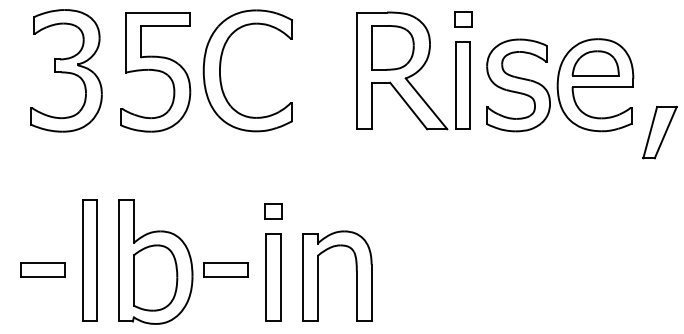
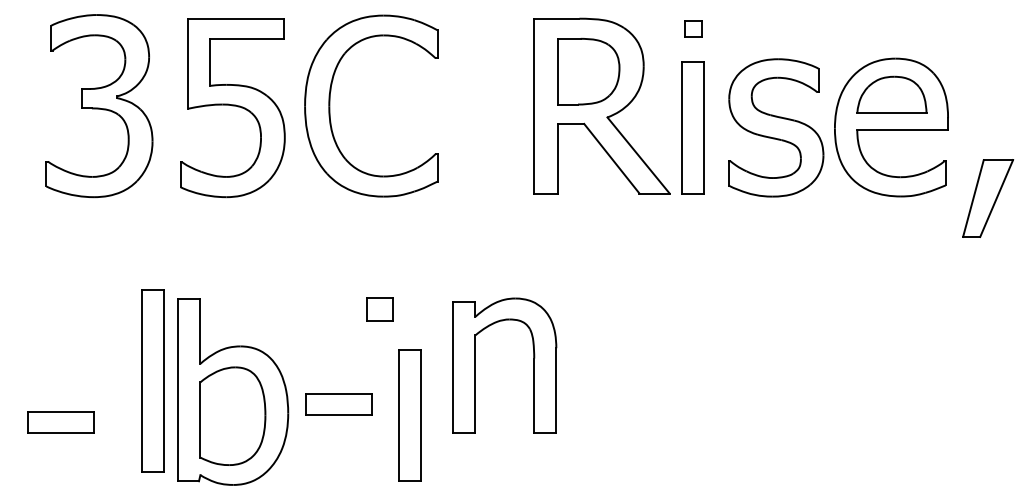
part: (463, 19) -> (693, 29), size x0.7
part: (273, 211) -> (379, 309), moved
part: (89, 260) -> (151, 380), moved
part: (42, 269) -> (60, 421), moved
part: (355, 269) -> (532, 355), moved

